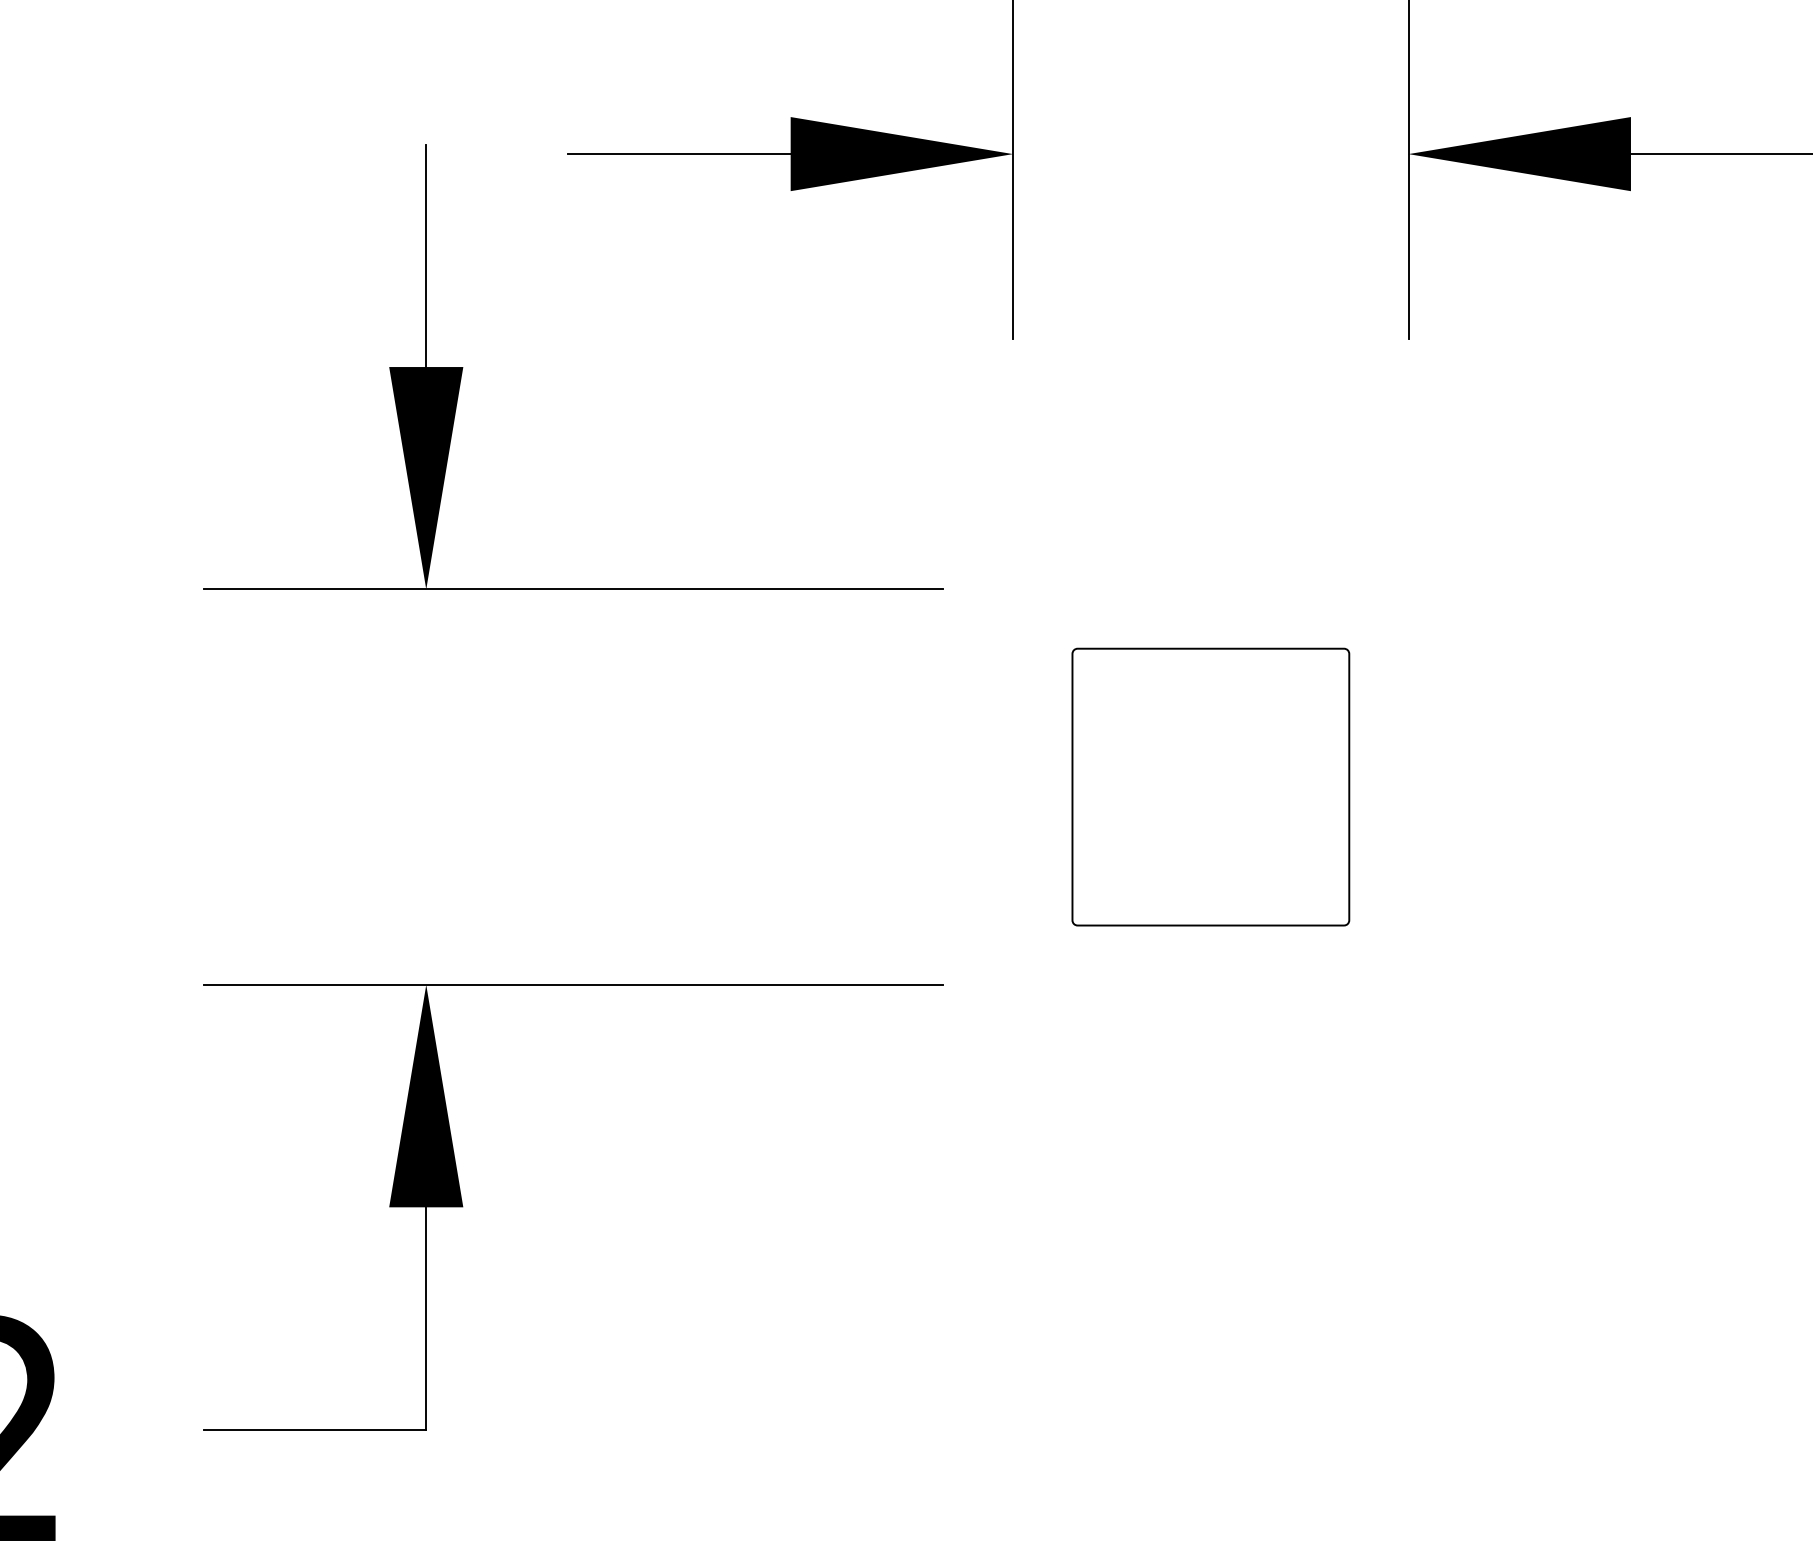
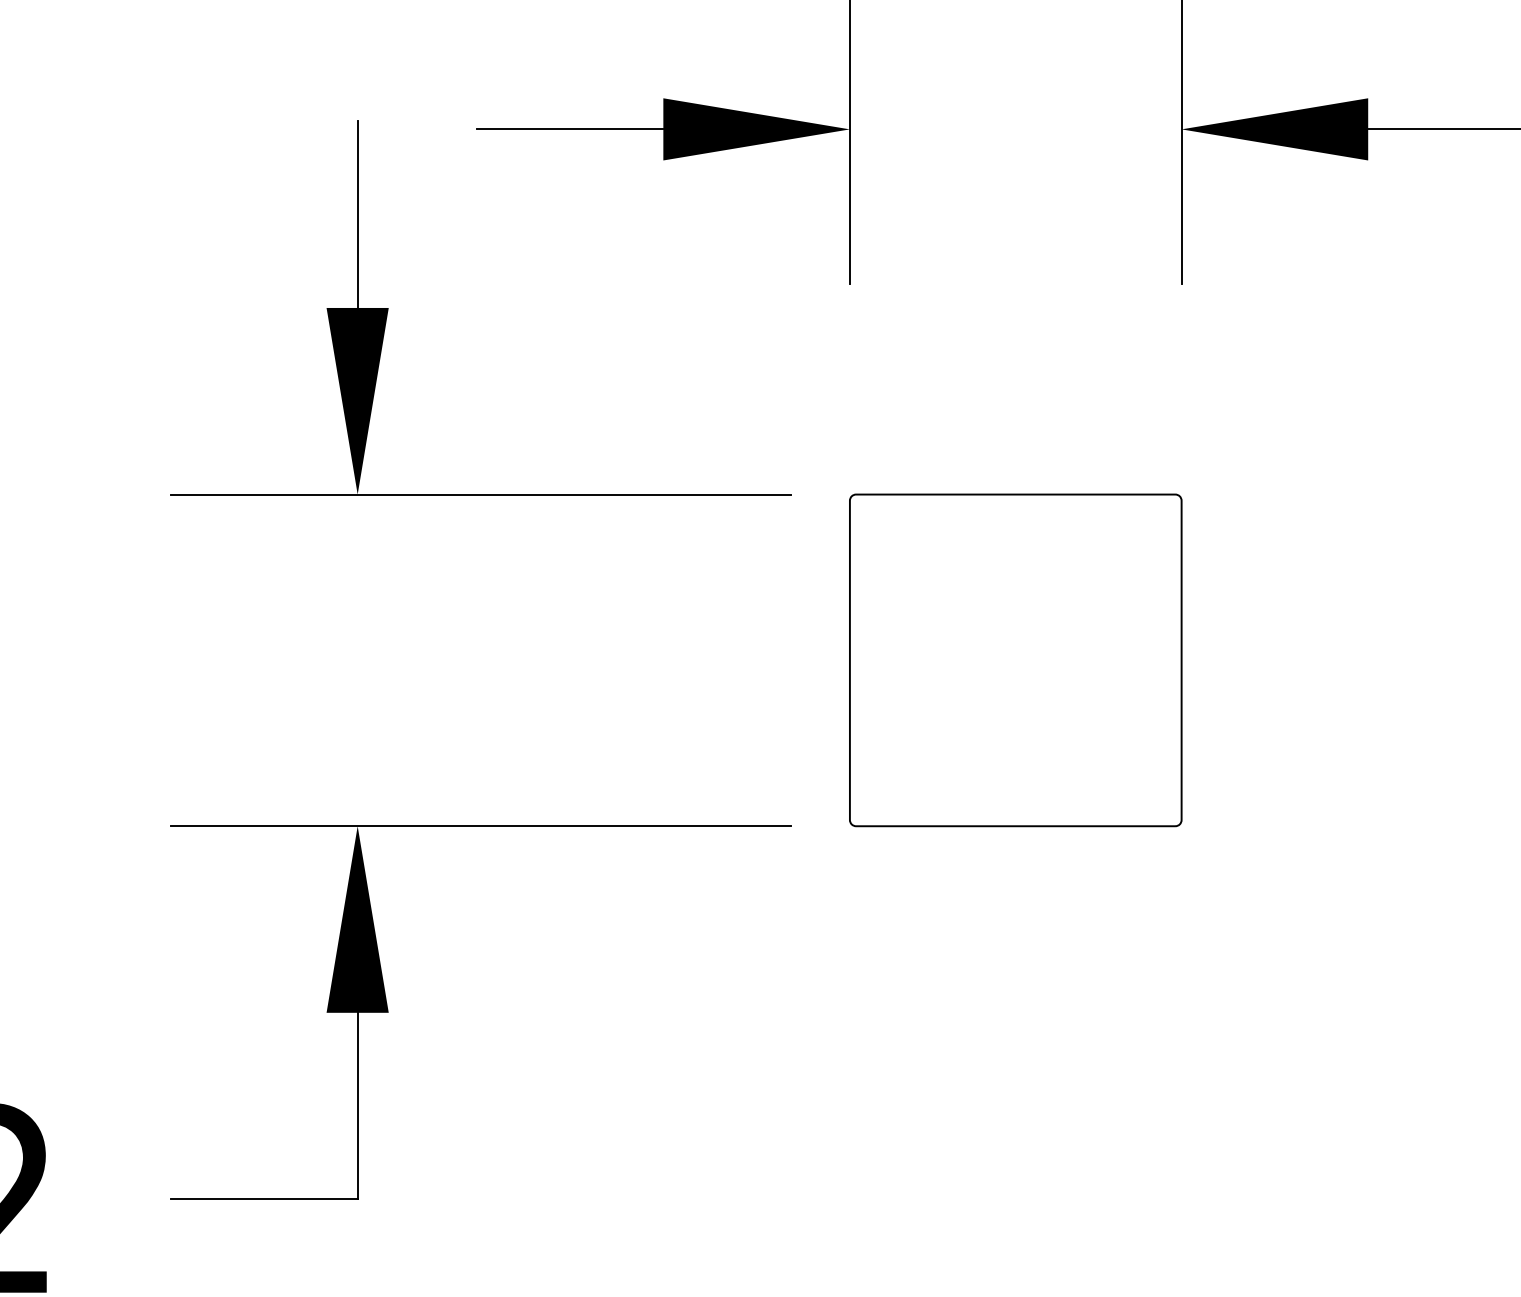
part: (1210, 786) -> (1015, 659), size x1.43

